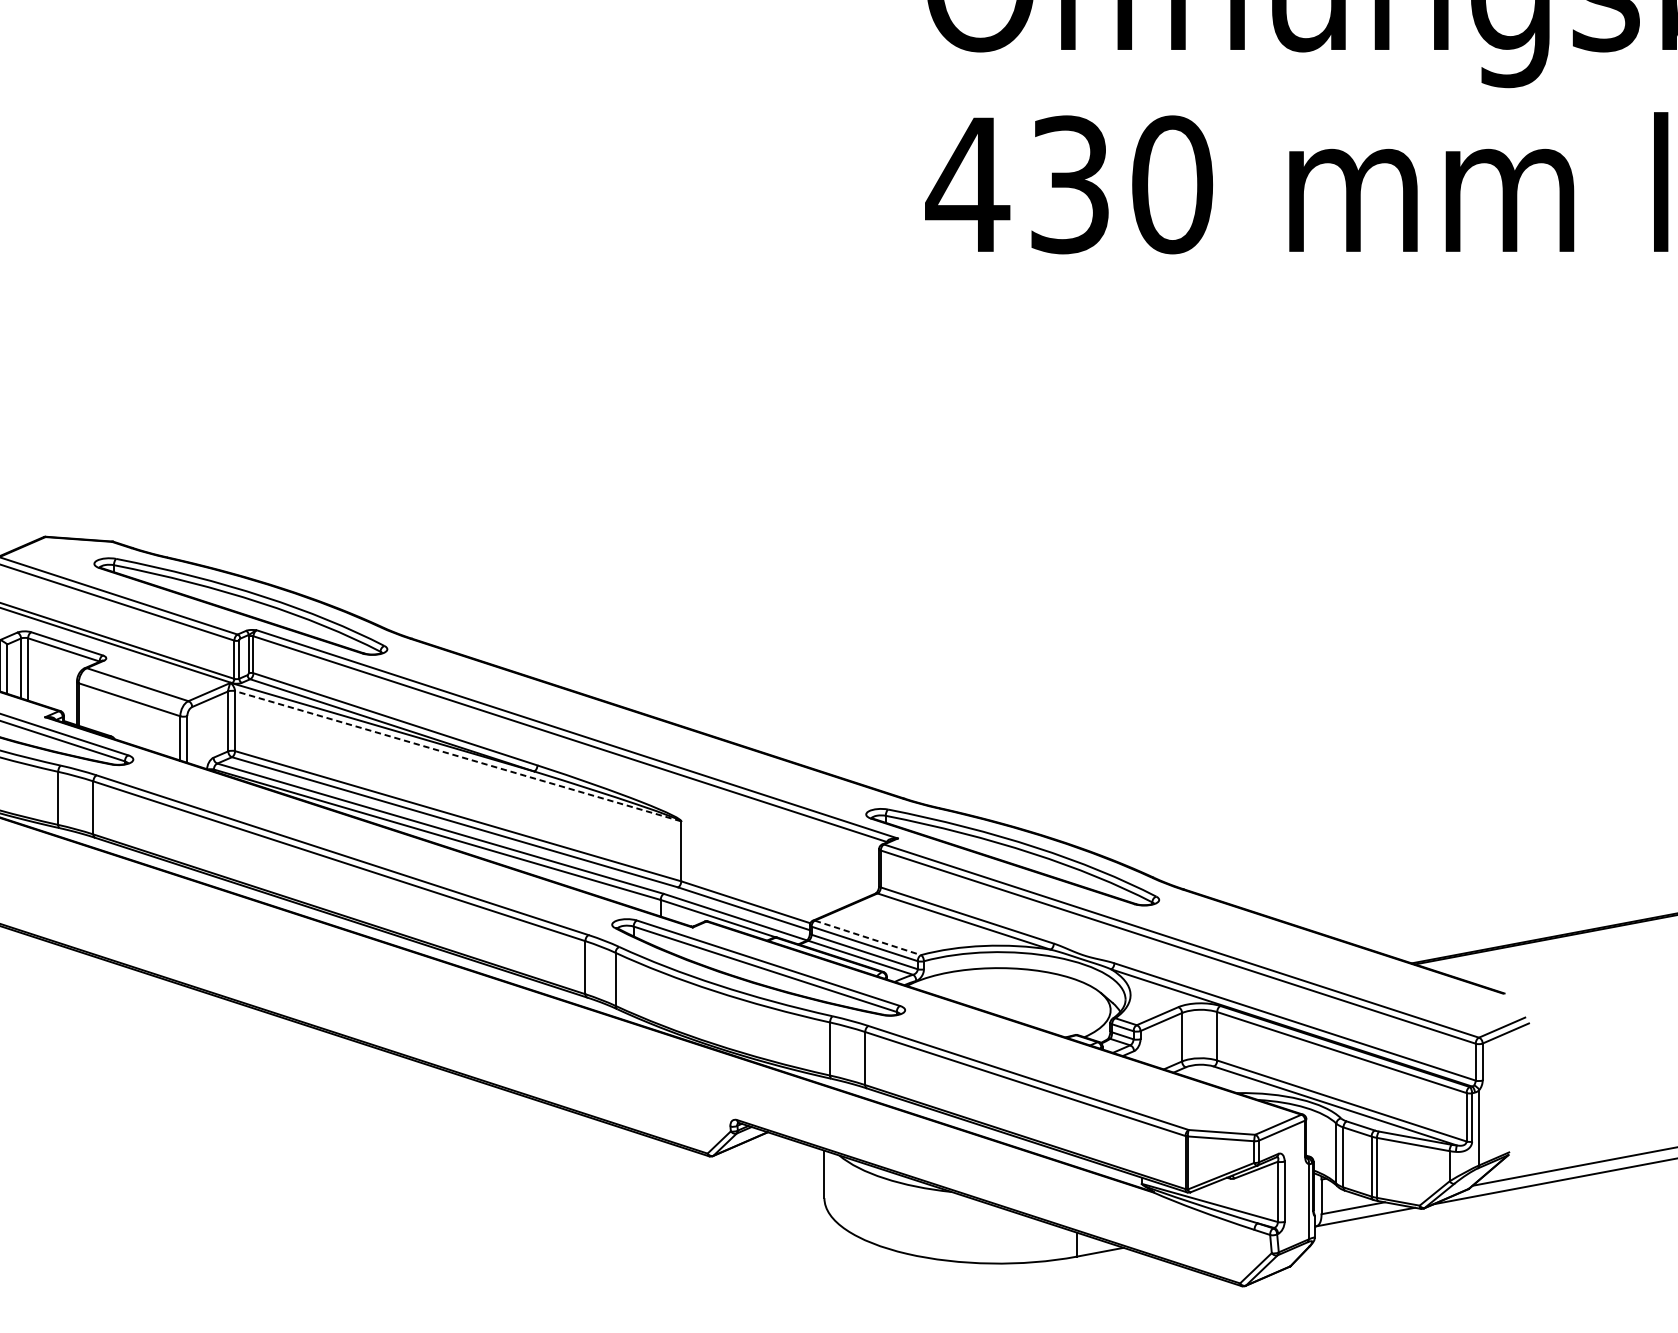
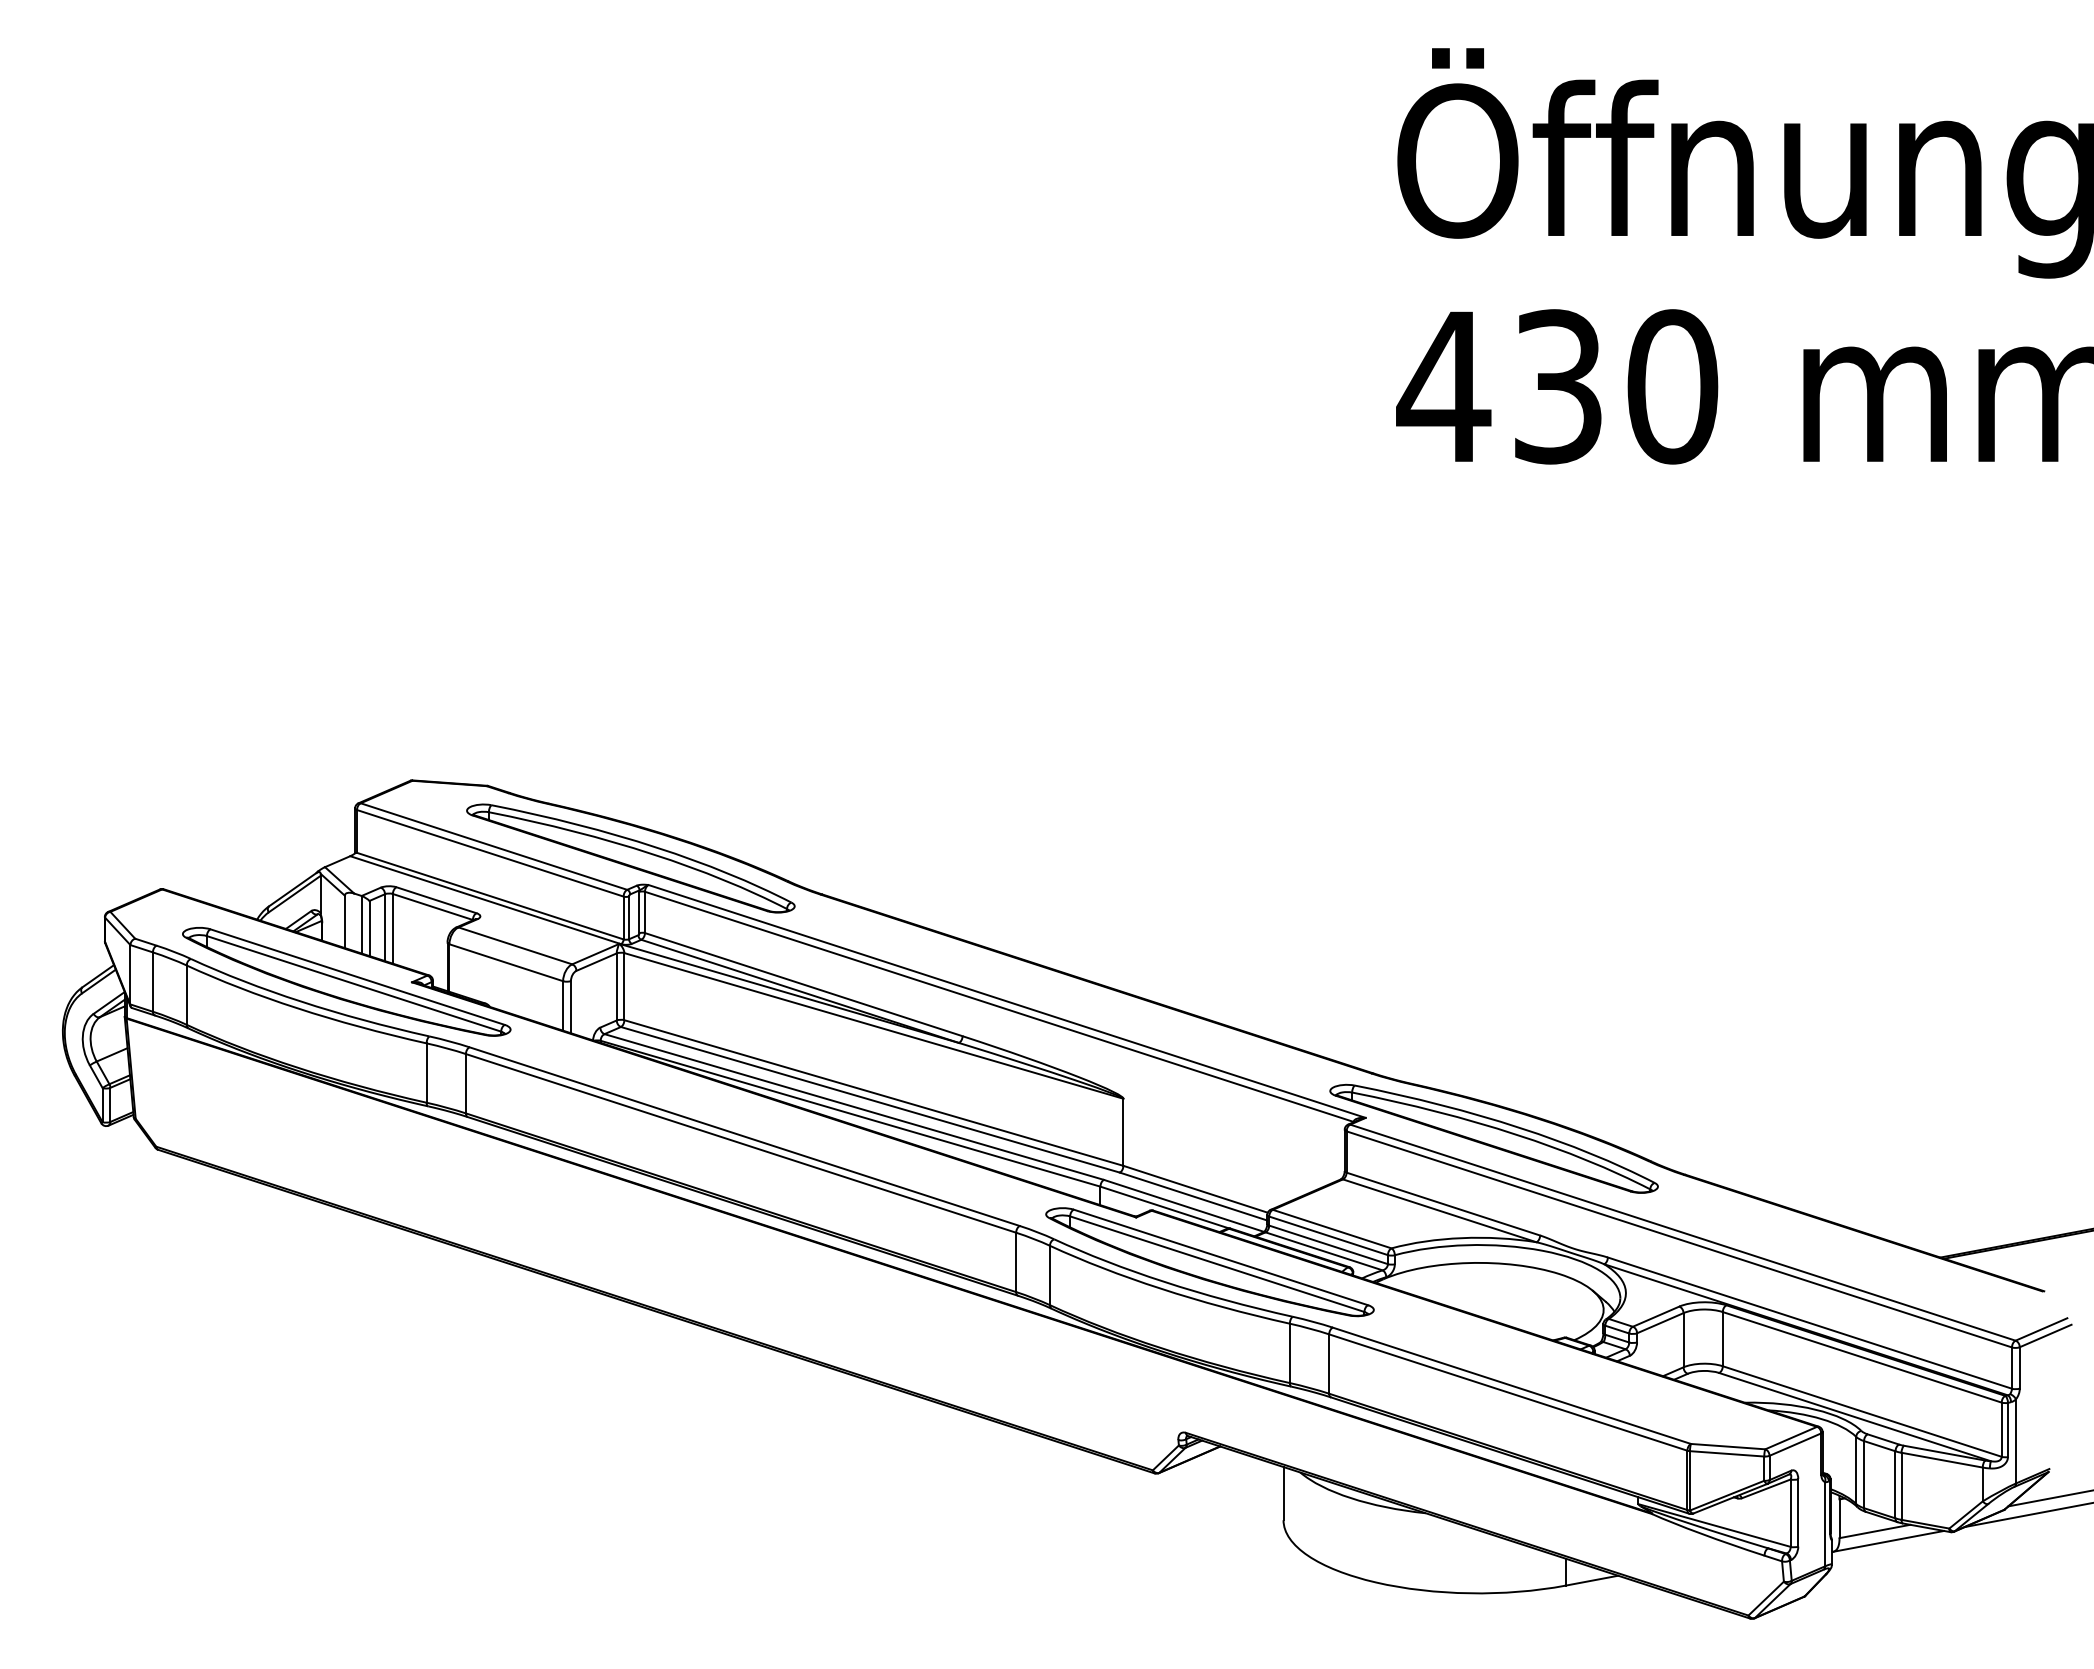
line: (457, 755) -> (873, 1025), dashed -> solid
line: (868, 938) -> (1332, 1229), dashed -> solid

